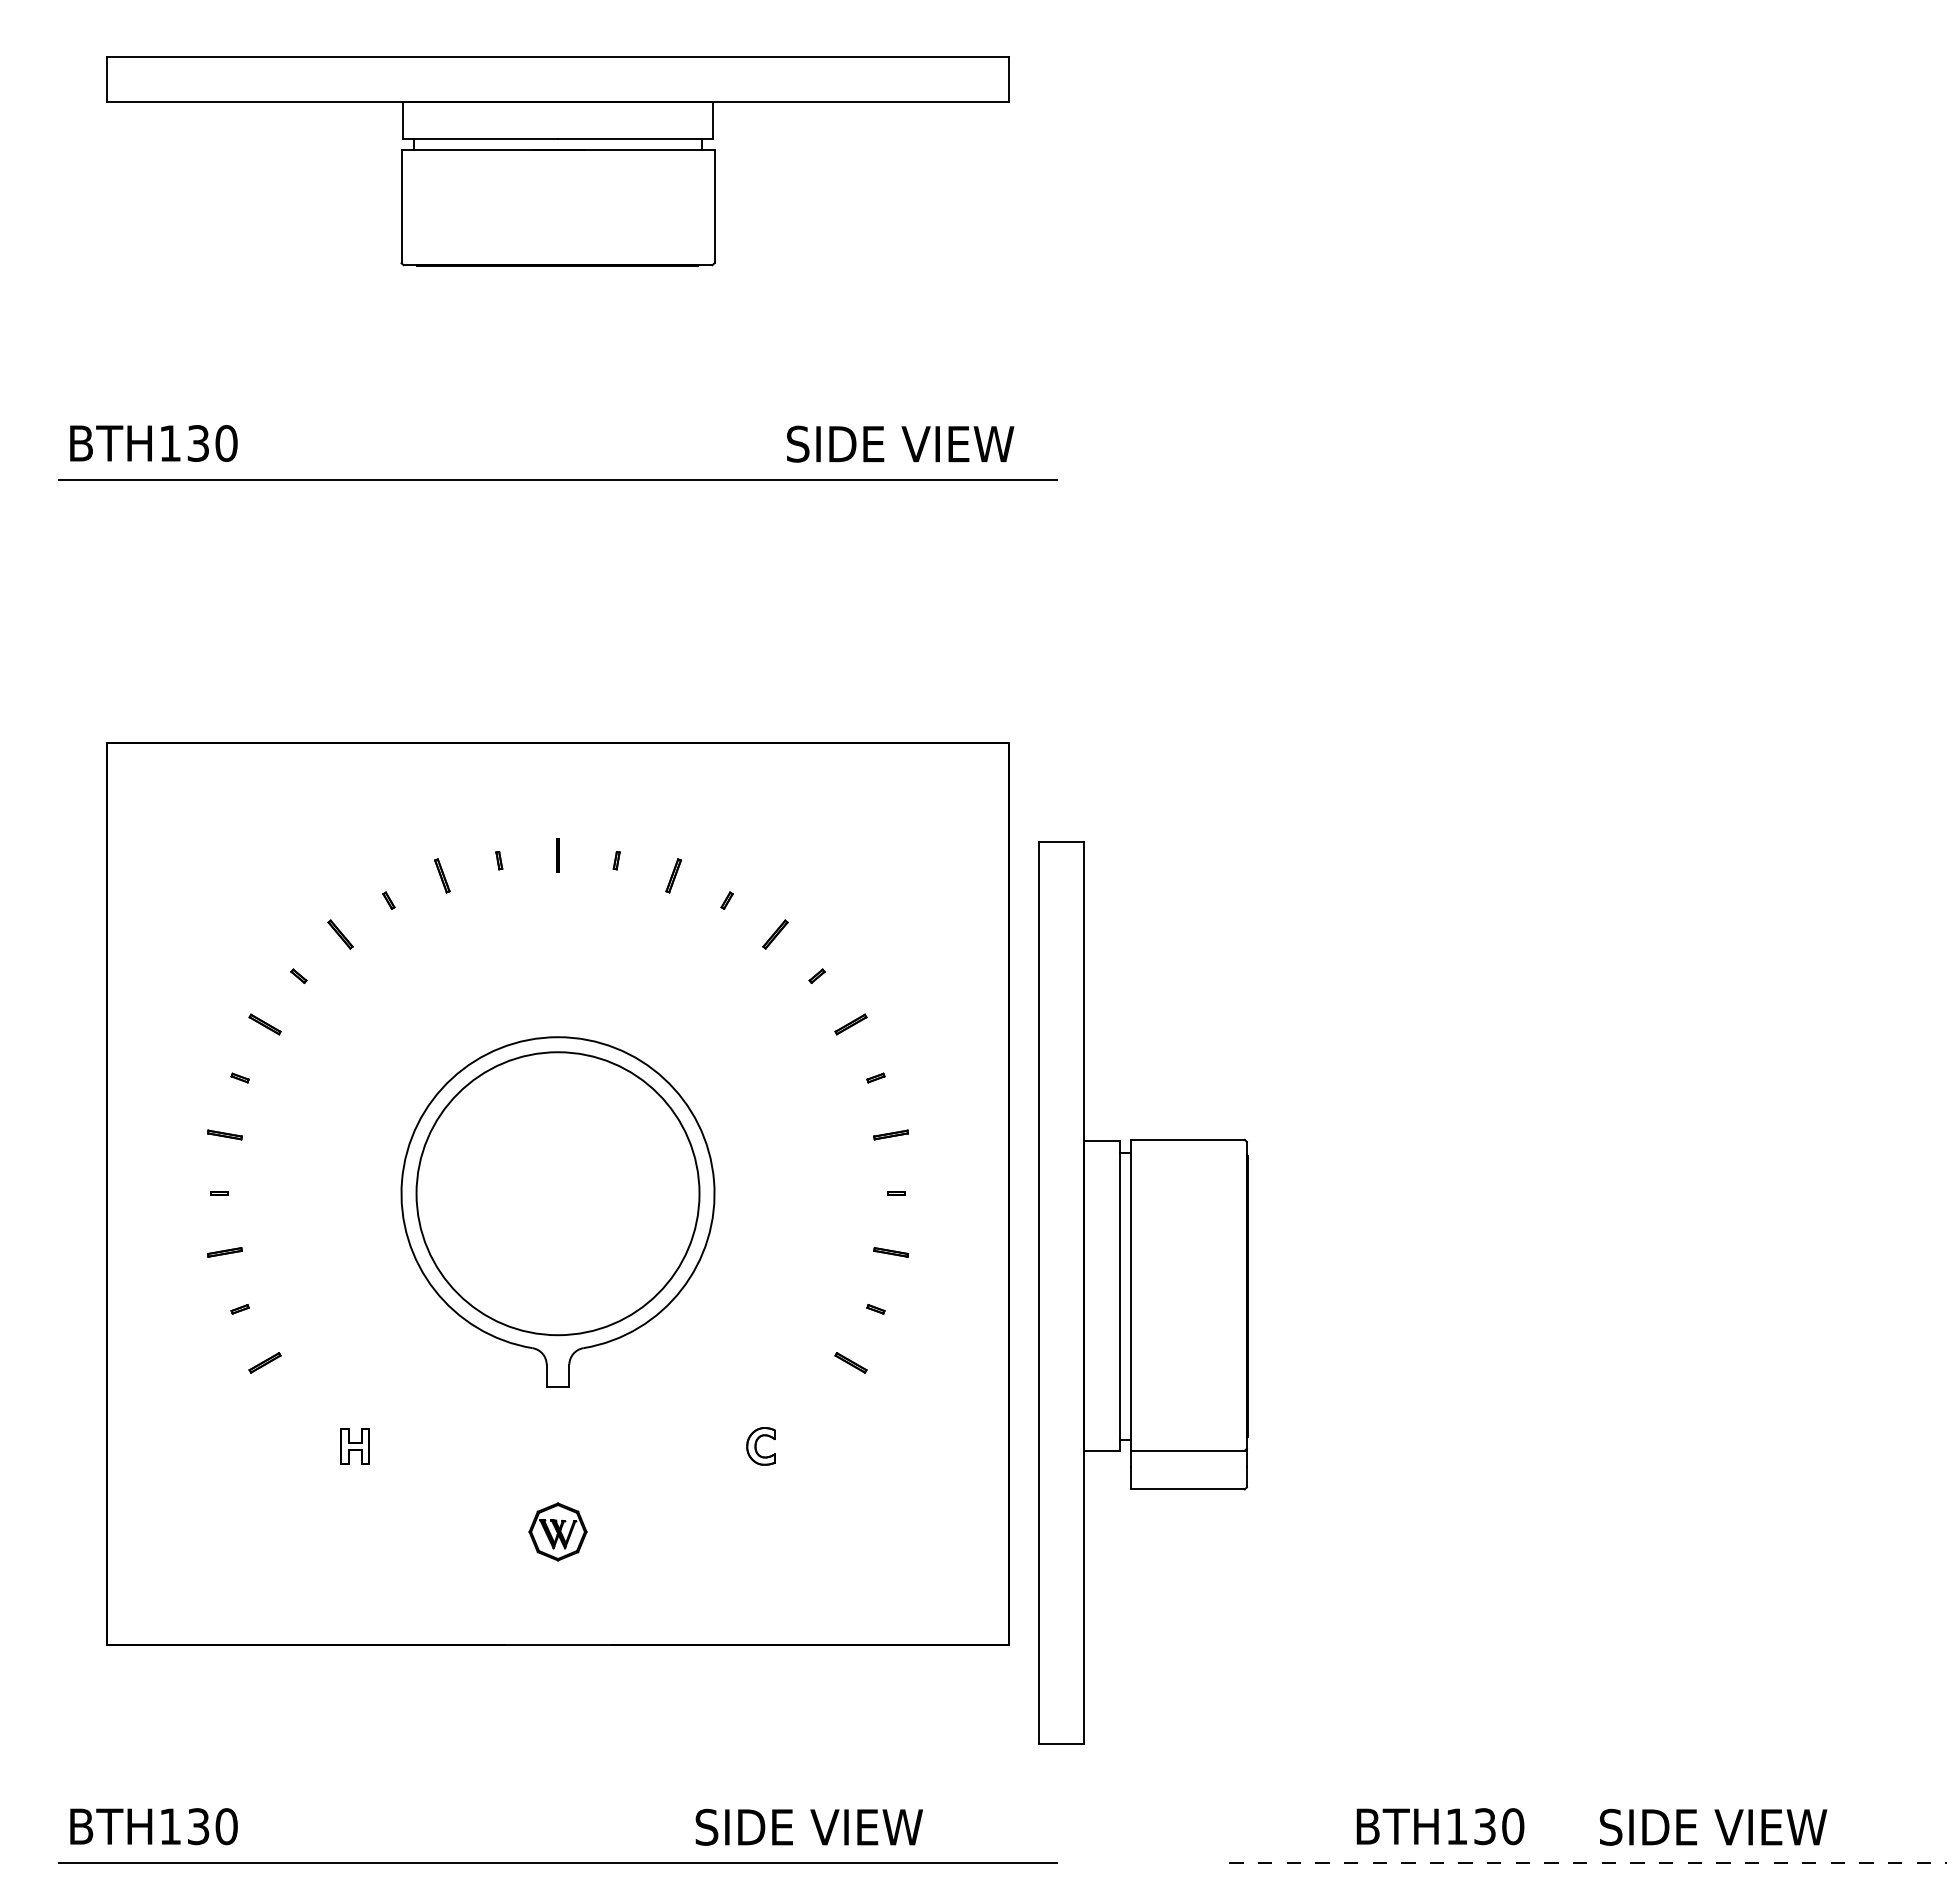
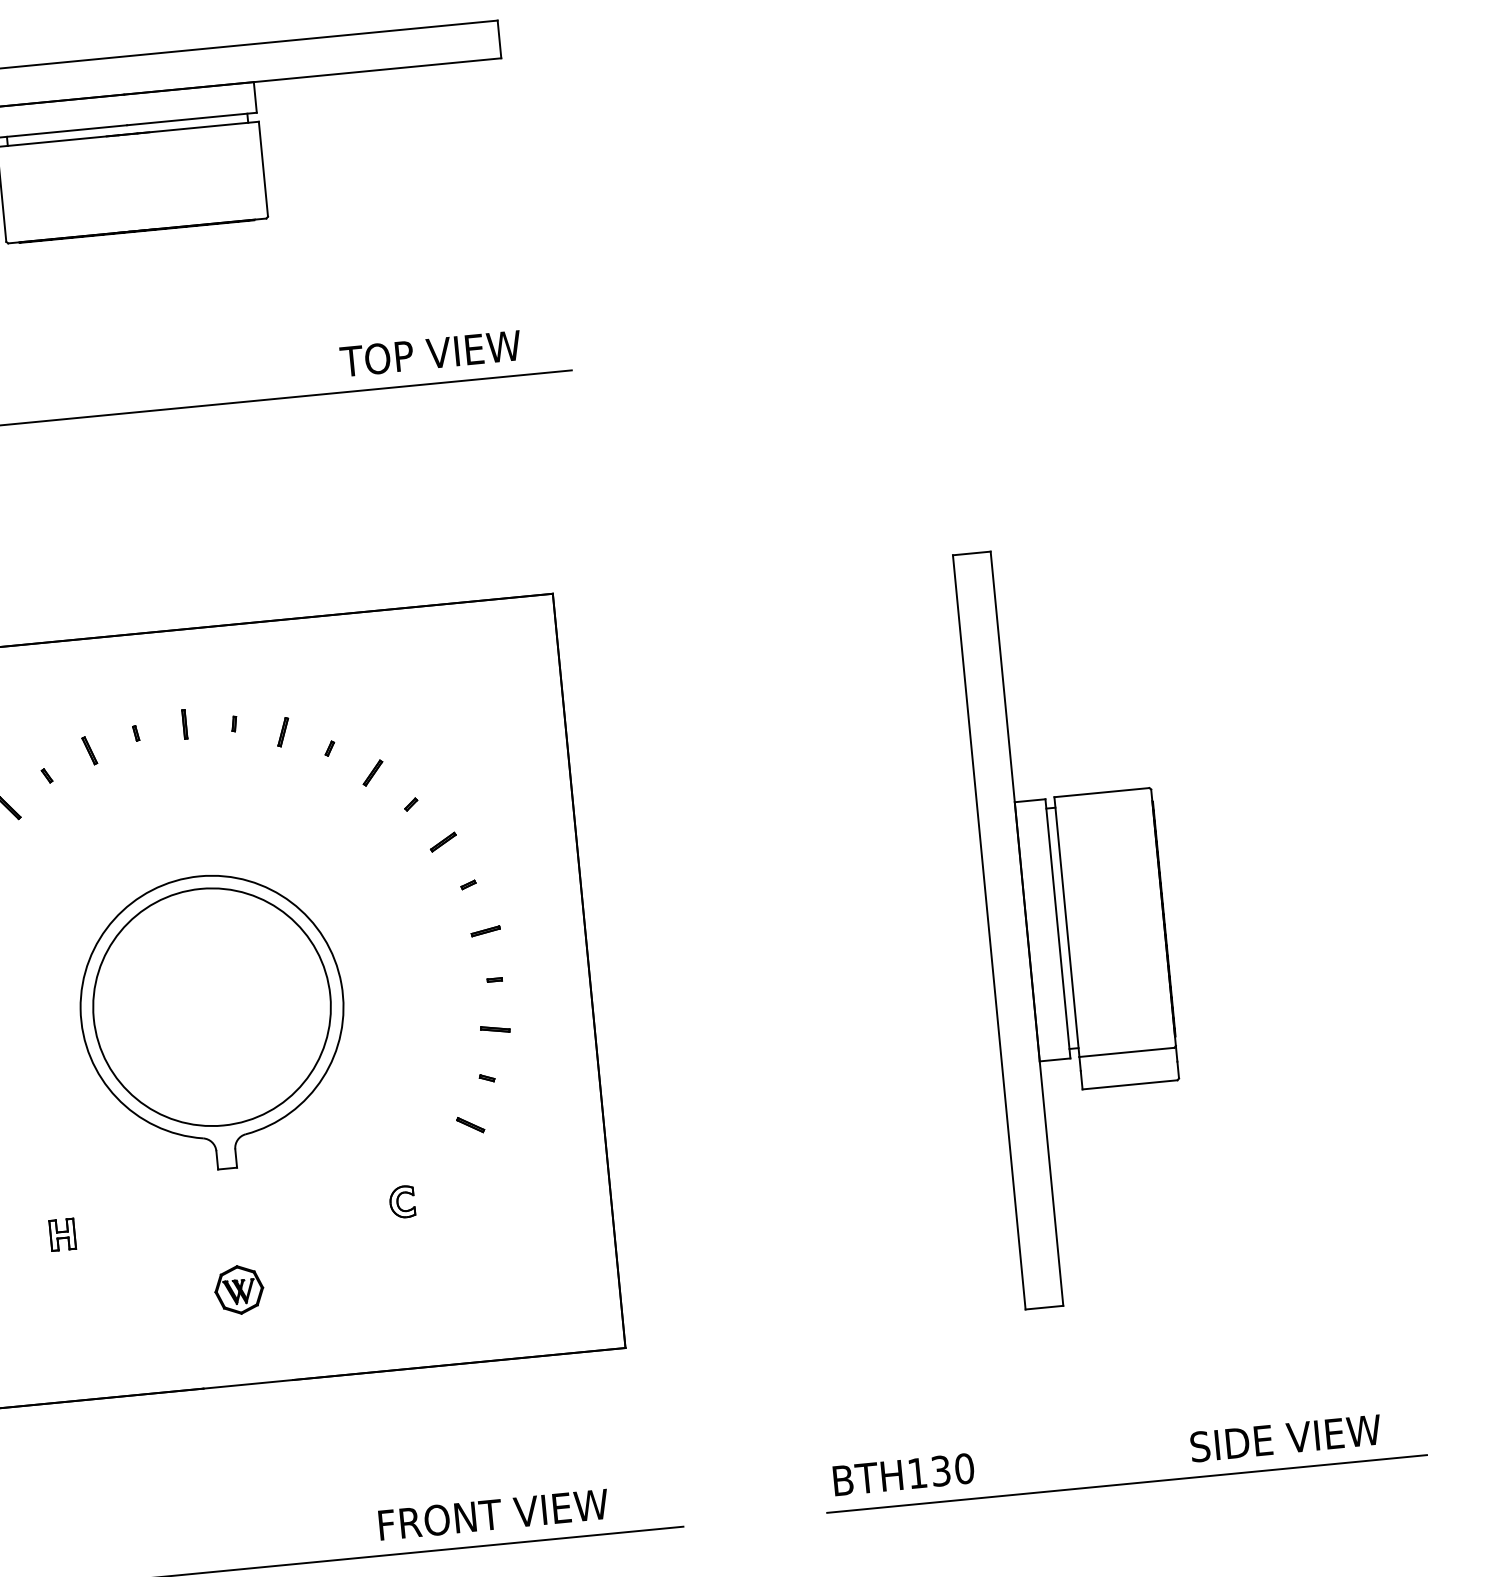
text: (899, 443) -> (437, 352), SIDE VIEW -> TOP VIEW
part: (1143, 1292) -> (1076, 923), moved
text: (832, 1826) -> (492, 1514), SIDE VIEW -> FRONT VIEW
text: (1440, 1826) -> (903, 1474), moved
text: (1713, 1826) -> (1285, 1437), moved
line: (1588, 1863) -> (1127, 1484), dashed -> solid

